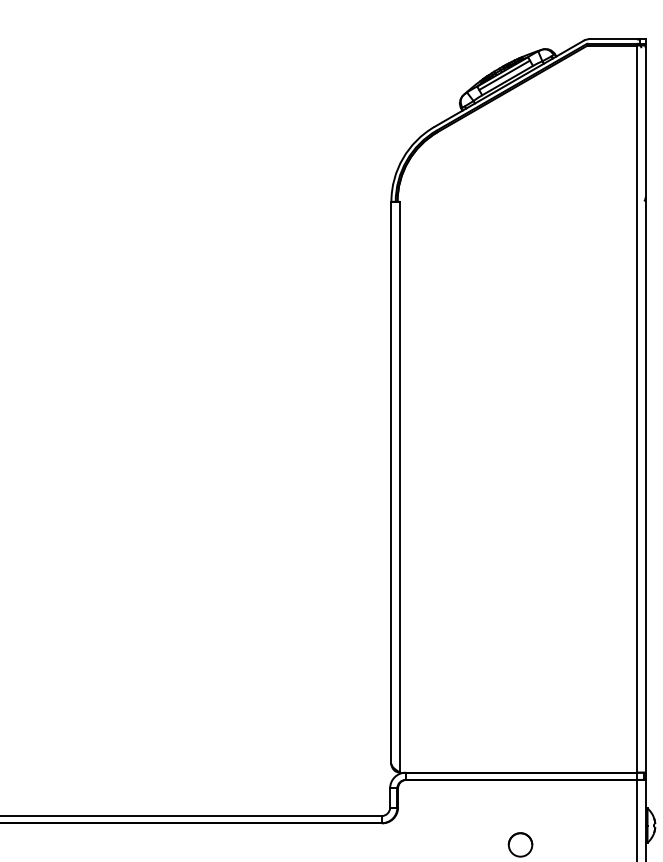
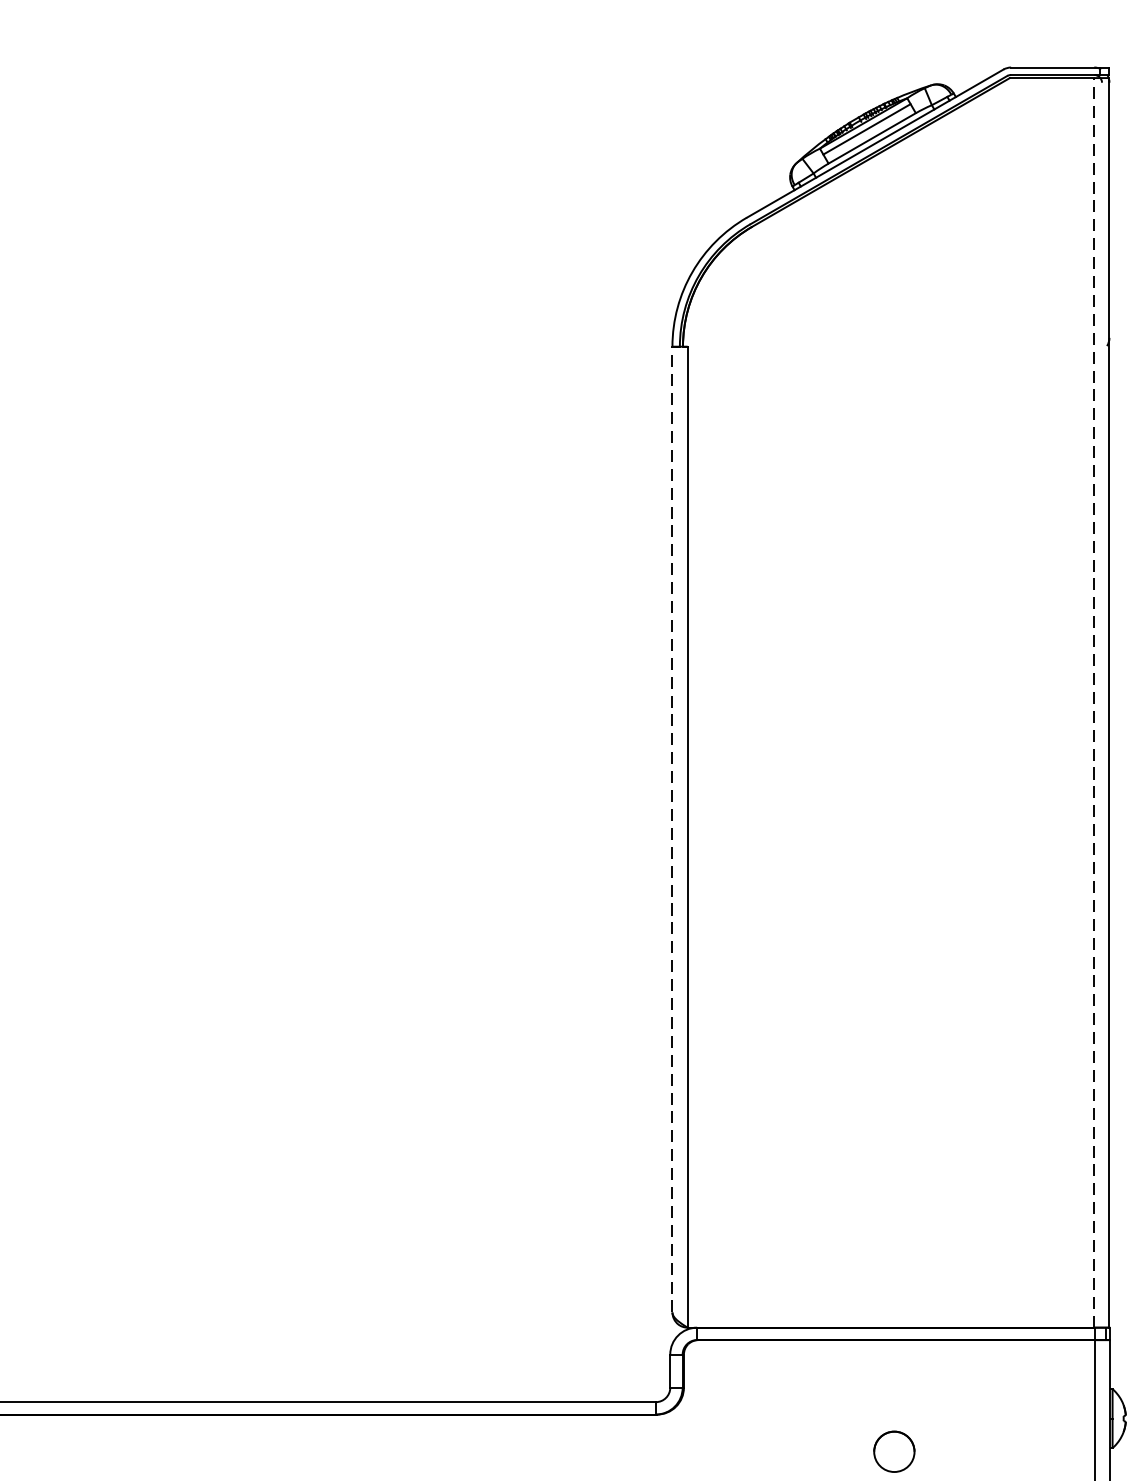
line: (636, 409) -> (1093, 703), solid -> dashed
line: (391, 482) -> (672, 828), solid -> dashed

